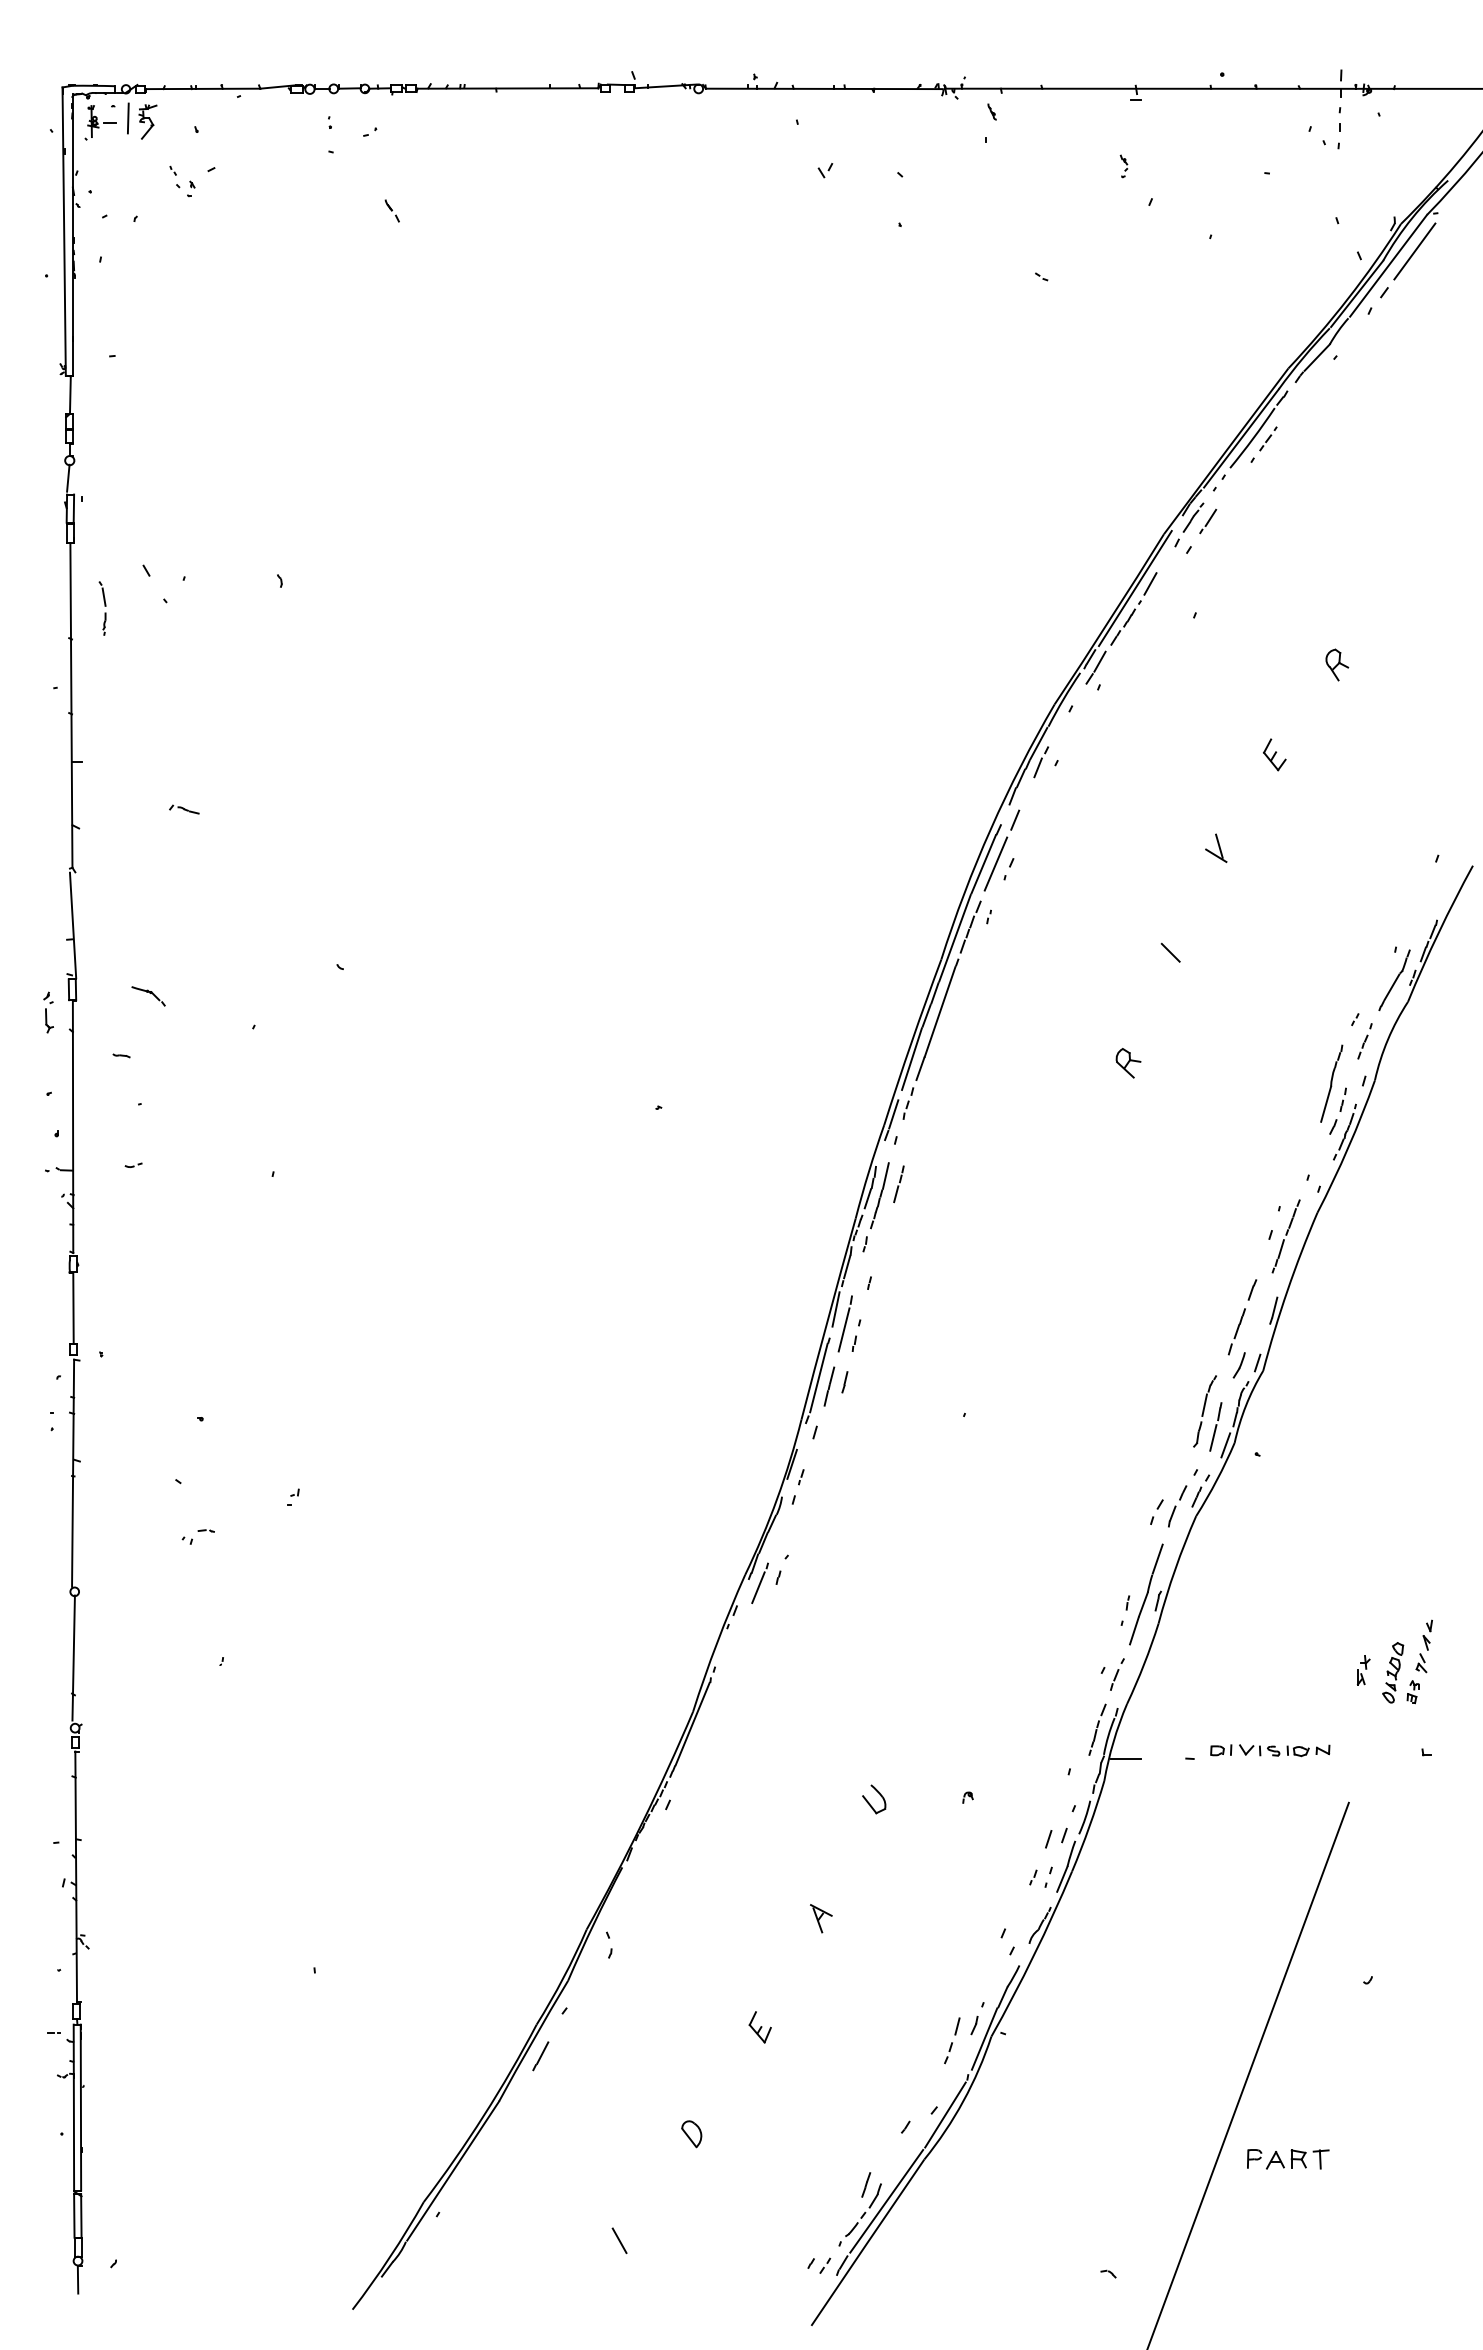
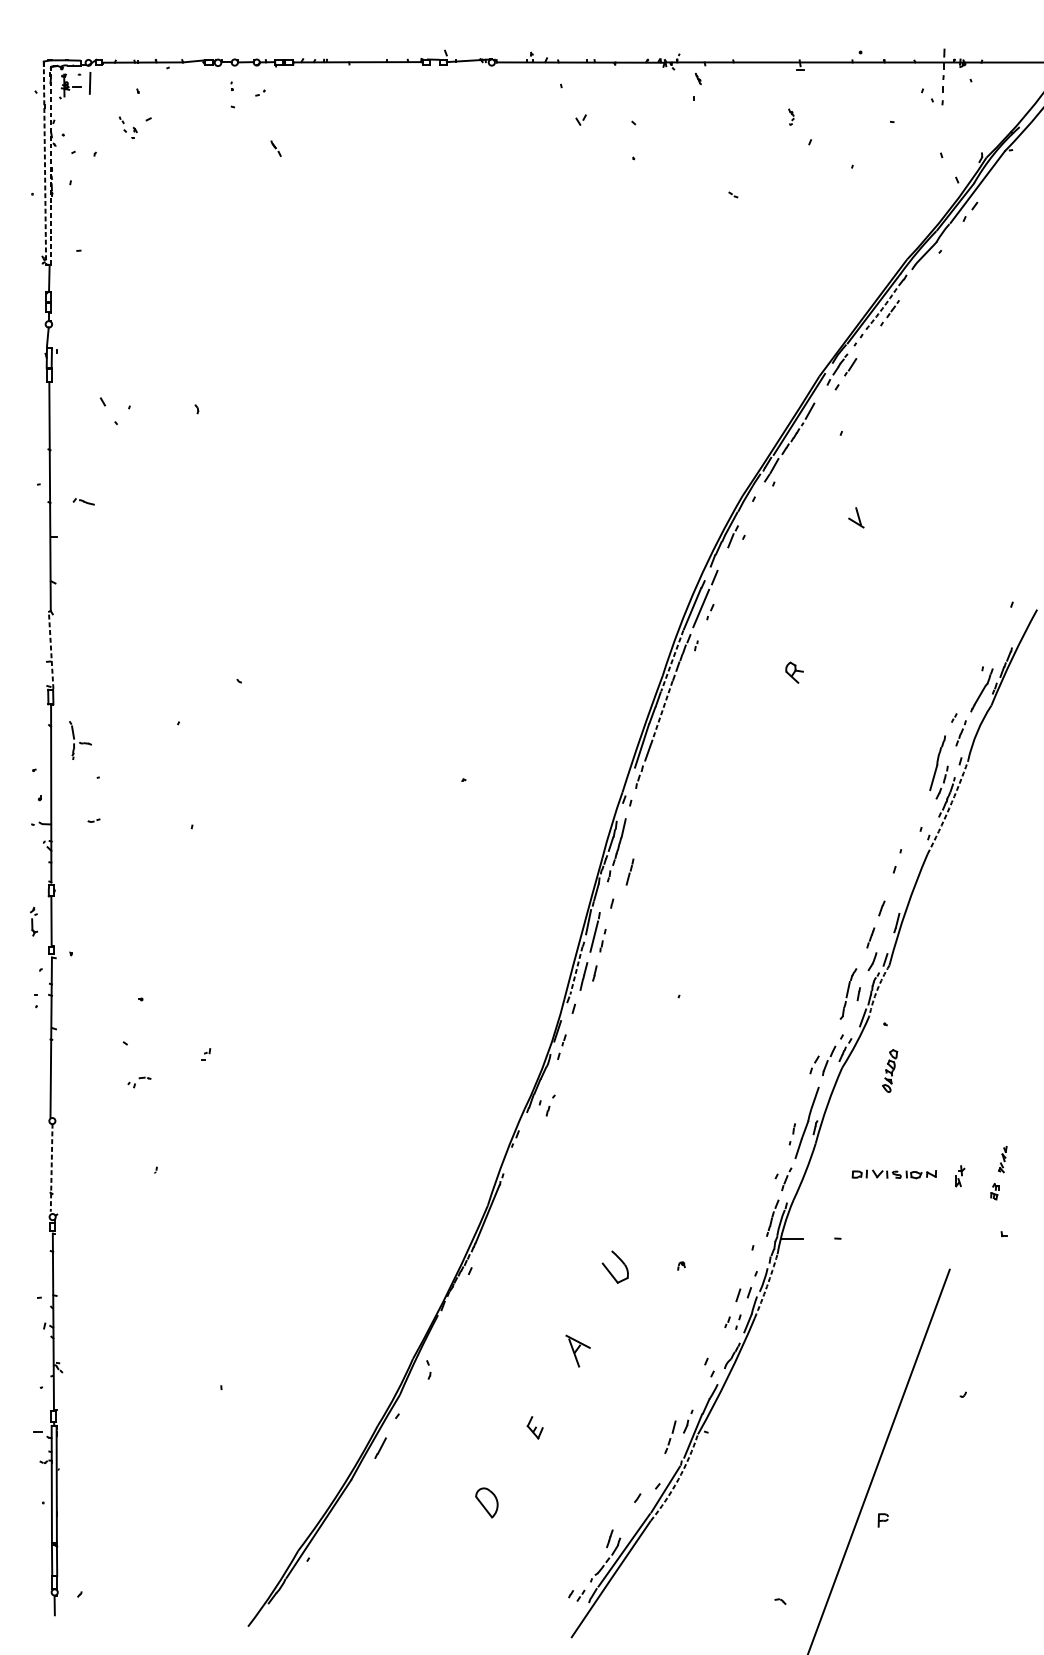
part: (147, 121) -> (103, 85), removed
line: (64, 232) -> (45, 163), solid -> dashed
line: (72, 235) -> (50, 165), solid -> dashed
line: (1414, 251) -> (995, 177), removed
arc: (1253, 438) -> (882, 308), solid -> dashed
part: (102, 608) -> (71, 740), moved
part: (1337, 664) -> (941, 467), removed
part: (1274, 754) -> (897, 531), removed
part: (184, 809) -> (83, 501), moved
part: (1216, 847) -> (856, 517), moved
line: (73, 925) -> (51, 651), solid -> dashed
line: (954, 938) -> (672, 660), solid -> dashed
line: (1170, 952) -> (824, 670), removed
part: (148, 996) -> (104, 701), removed
part: (48, 1012) -> (33, 921), moved
line: (939, 1012) -> (661, 713), solid -> dashed
part: (1128, 1063) -> (794, 672), moved
line: (893, 1114) -> (629, 784), removed
arc: (1348, 1147) -> (949, 808), solid -> dashed
line: (898, 1185) -> (629, 872), moved
part: (1285, 1236) -> (905, 870), removed
part: (1236, 1331) -> (870, 937), size x0.6
line: (818, 1378) -> (576, 970), solid -> dashed
arc: (1246, 1405) -> (877, 989), solid -> dashed
line: (1213, 1437) -> (854, 1012), removed
line: (758, 1587) -> (533, 1118), removed
part: (1423, 1646) -> (1002, 1159), size x0.7
line: (73, 1658) -> (51, 1168), solid -> dashed
part: (1393, 1672) -> (890, 1070), moved
part: (1270, 1750) -> (894, 1174), moved
part: (874, 1799) -> (615, 1267), size x1.6
arc: (1089, 1826) -> (767, 1286), solid -> dashed
part: (821, 1918) -> (578, 1351), size x1.6
arc: (963, 2101) -> (678, 1480), solid -> dashed
part: (691, 2134) -> (486, 1503), size x1.6
part: (1297, 2159) -> (913, 1520), removed
line: (619, 2240) -> (436, 1577), removed

